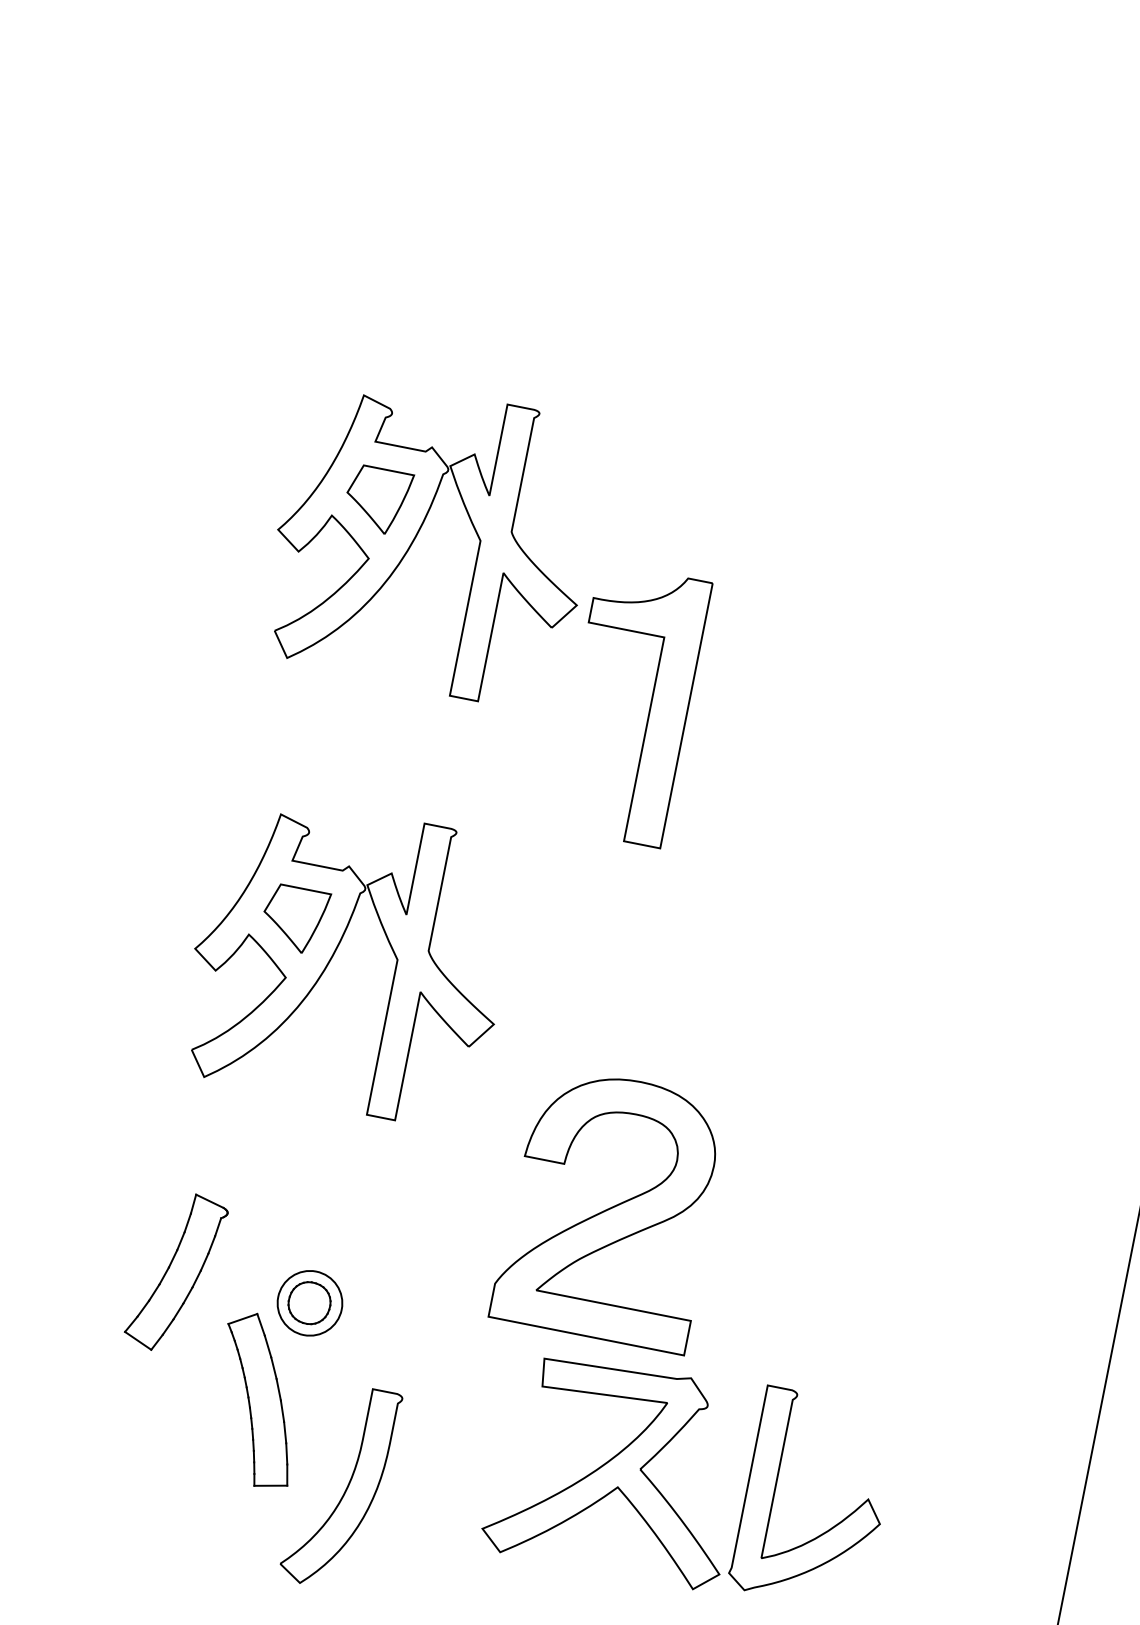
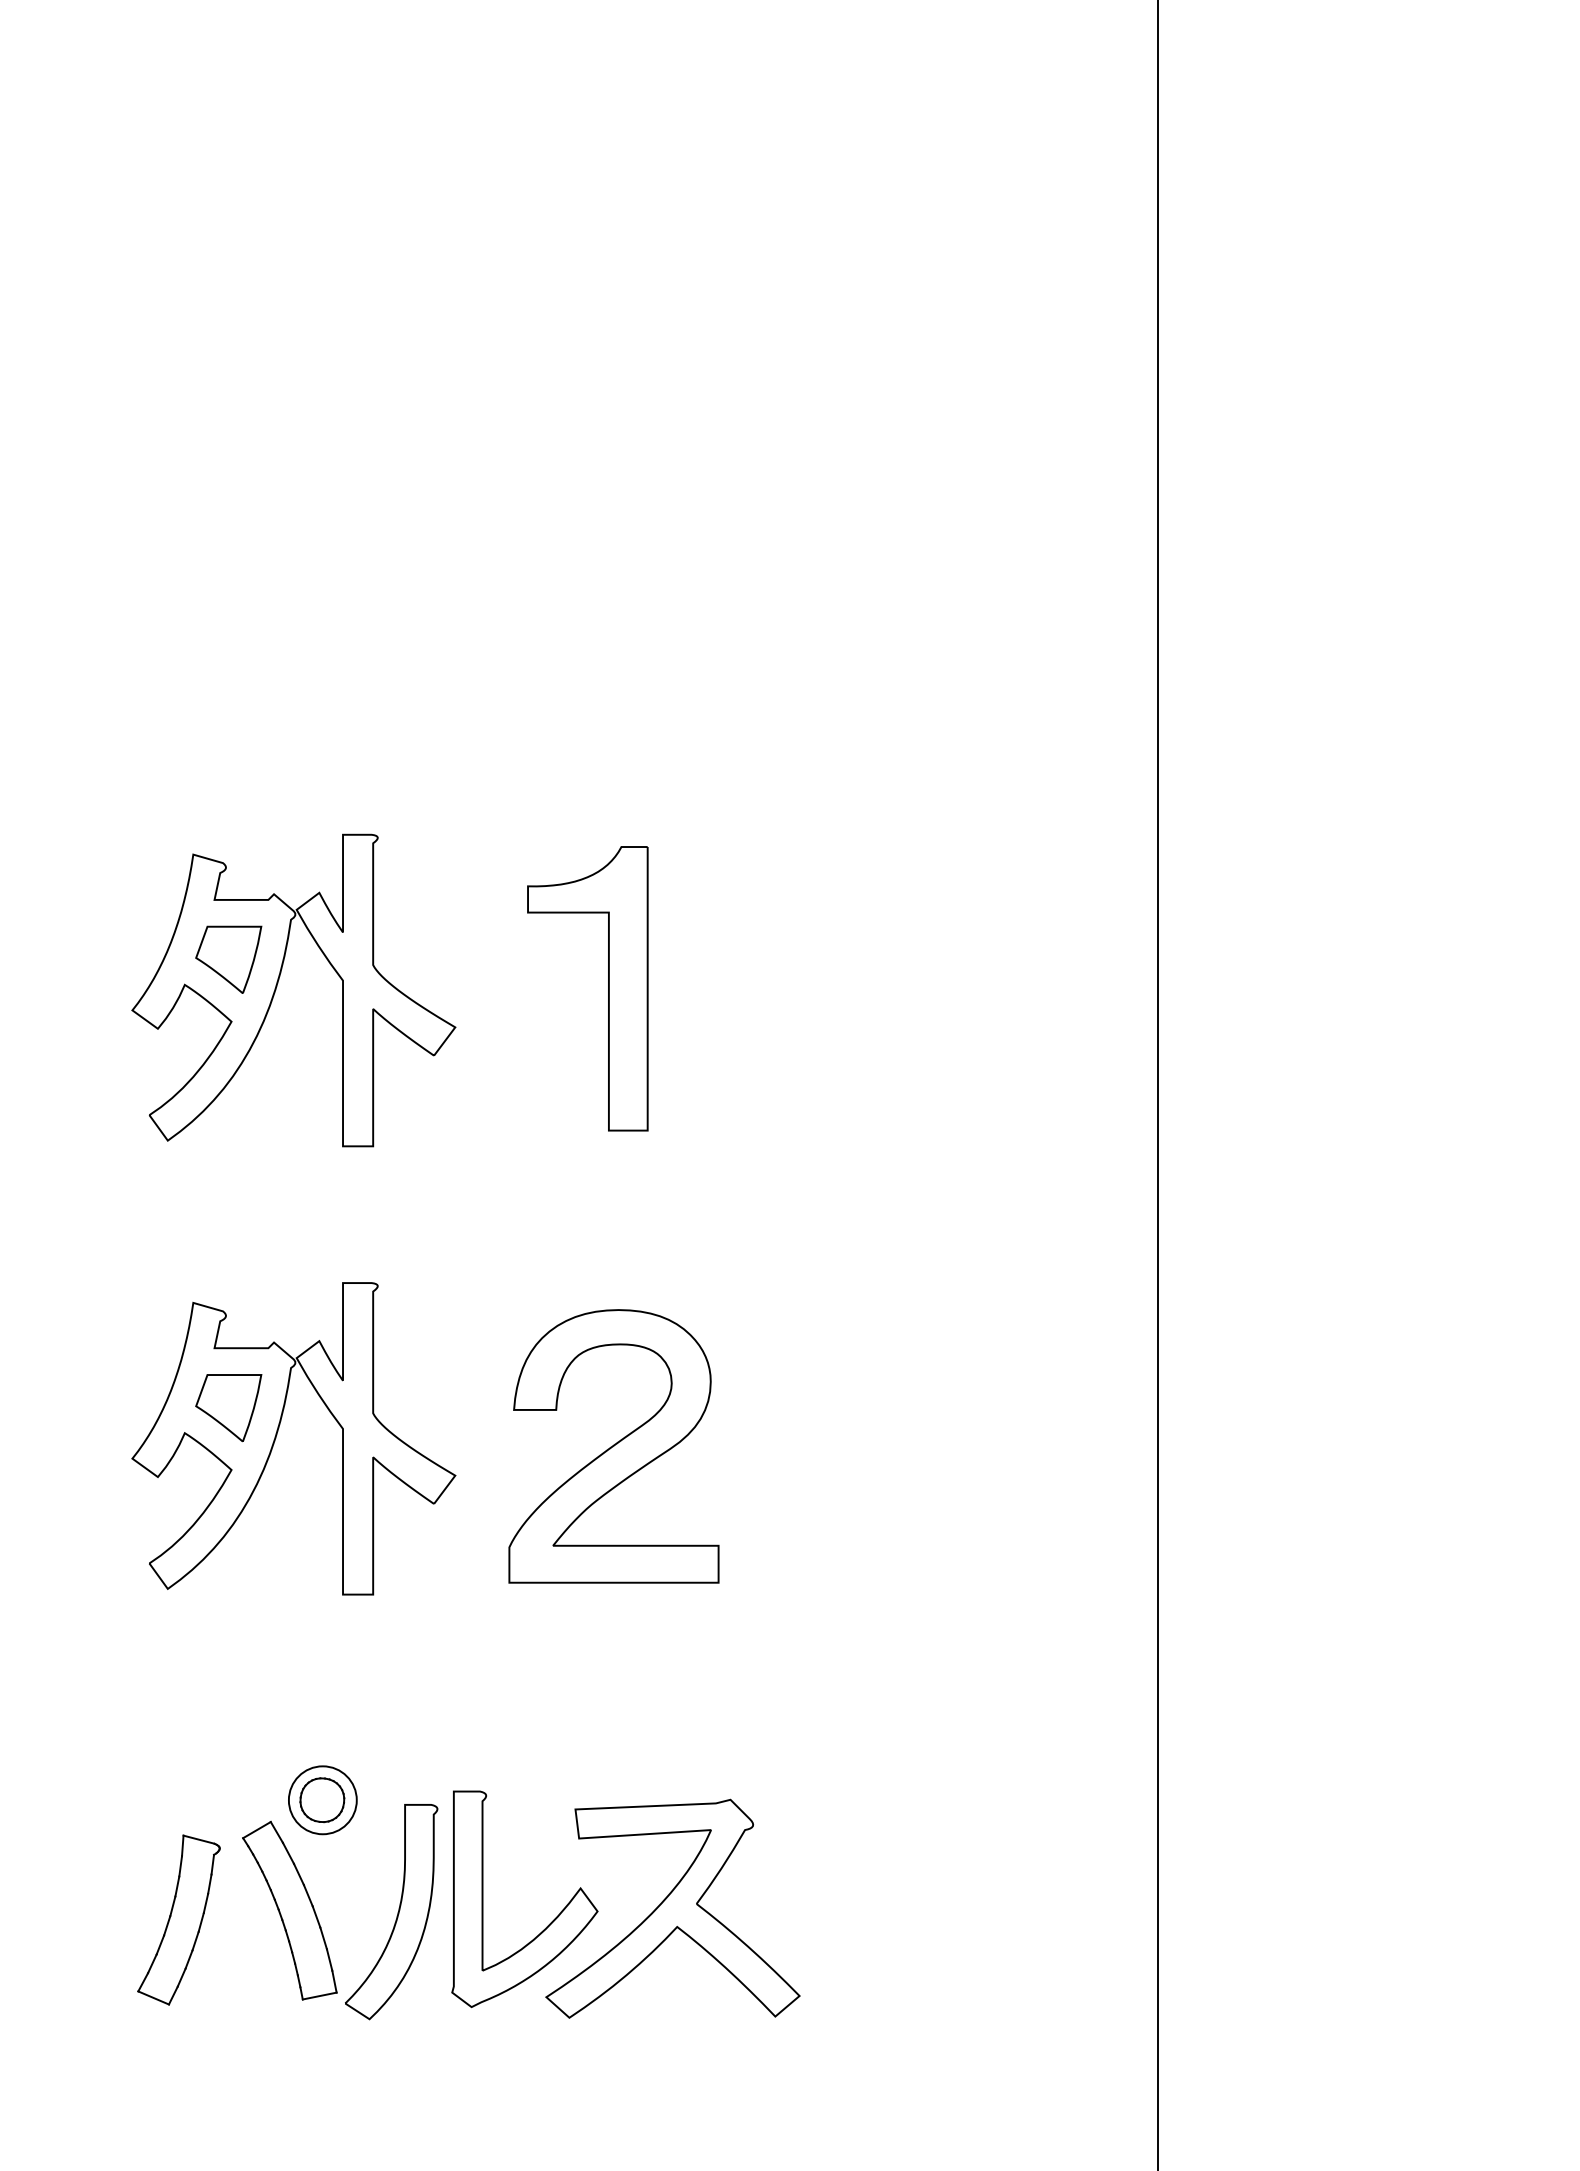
curve: (649, 708) -> (608, 988), moved
curve: (611, 1208) -> (613, 1446), moved
part: (175, 1272) -> (178, 1919), moved
curve: (345, 1488) -> (397, 1912), moved
curve: (832, 1526) -> (549, 1923), moved

